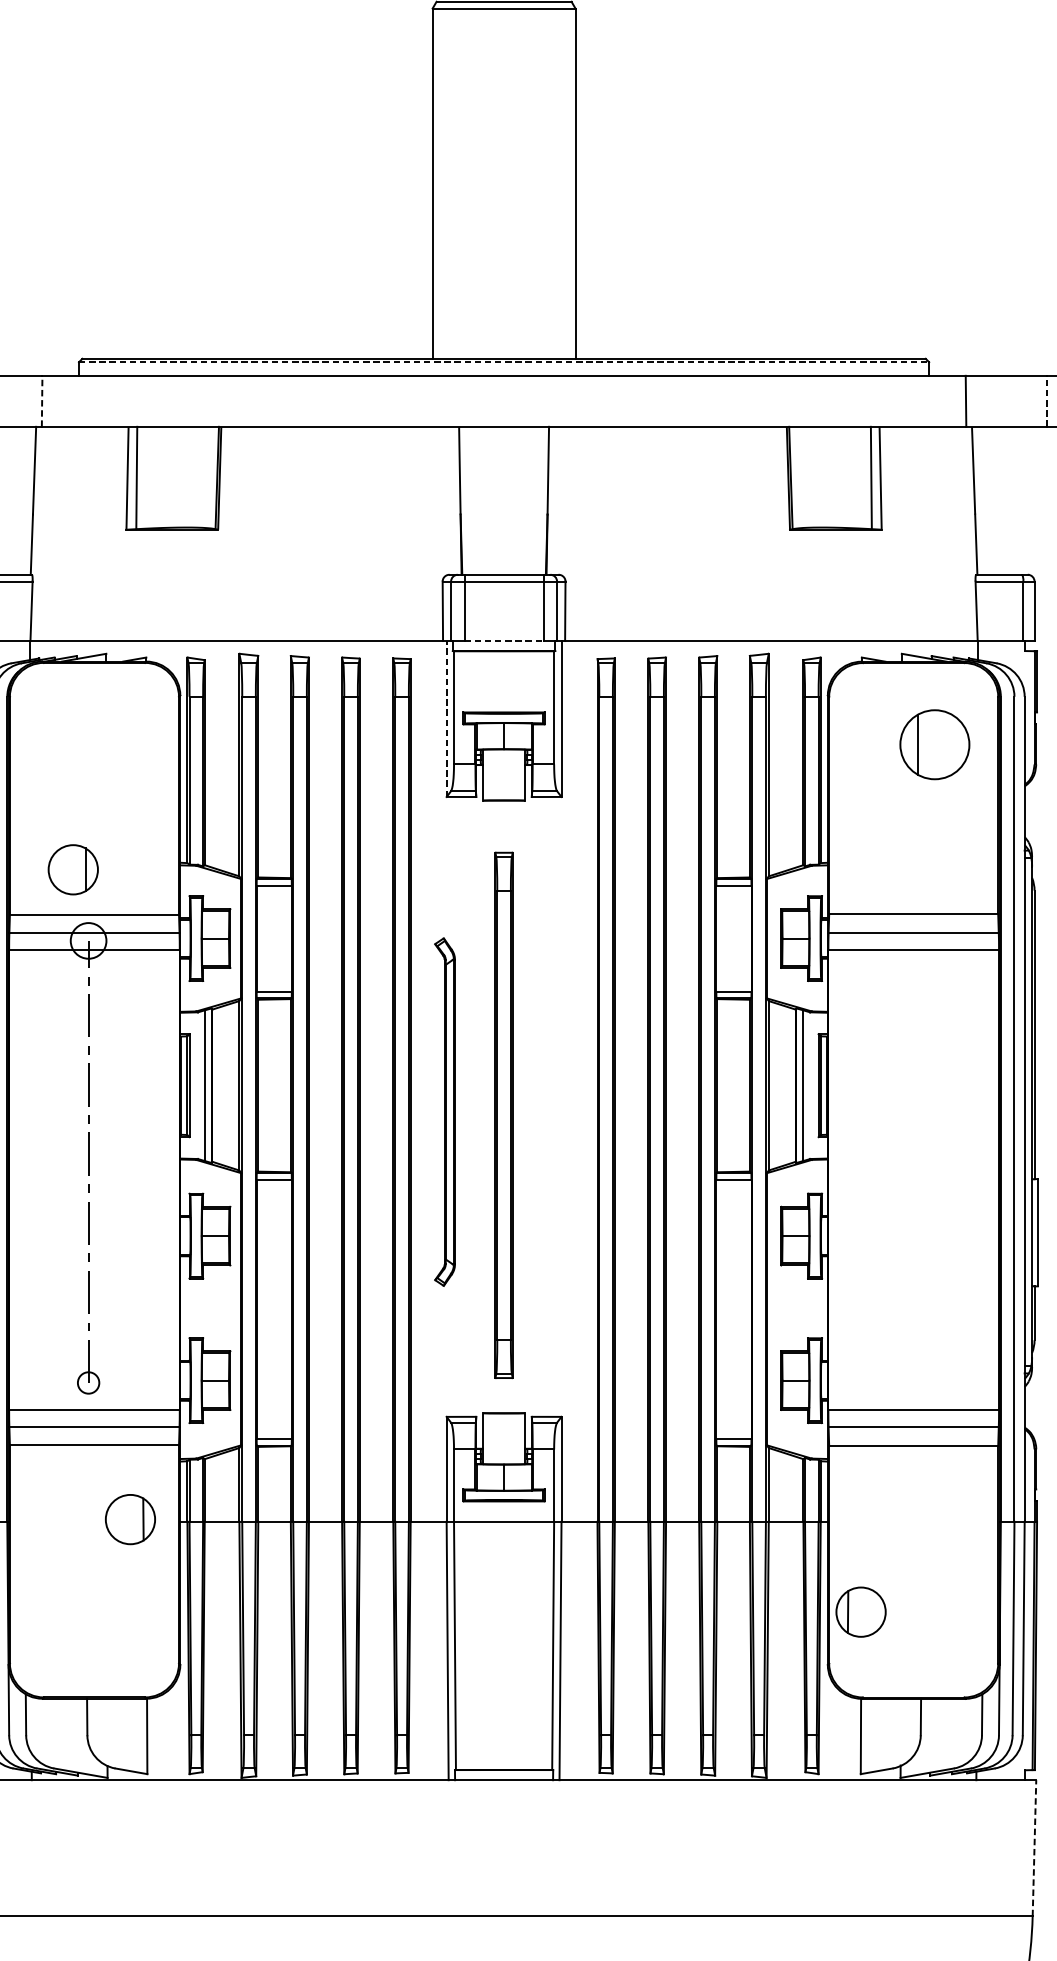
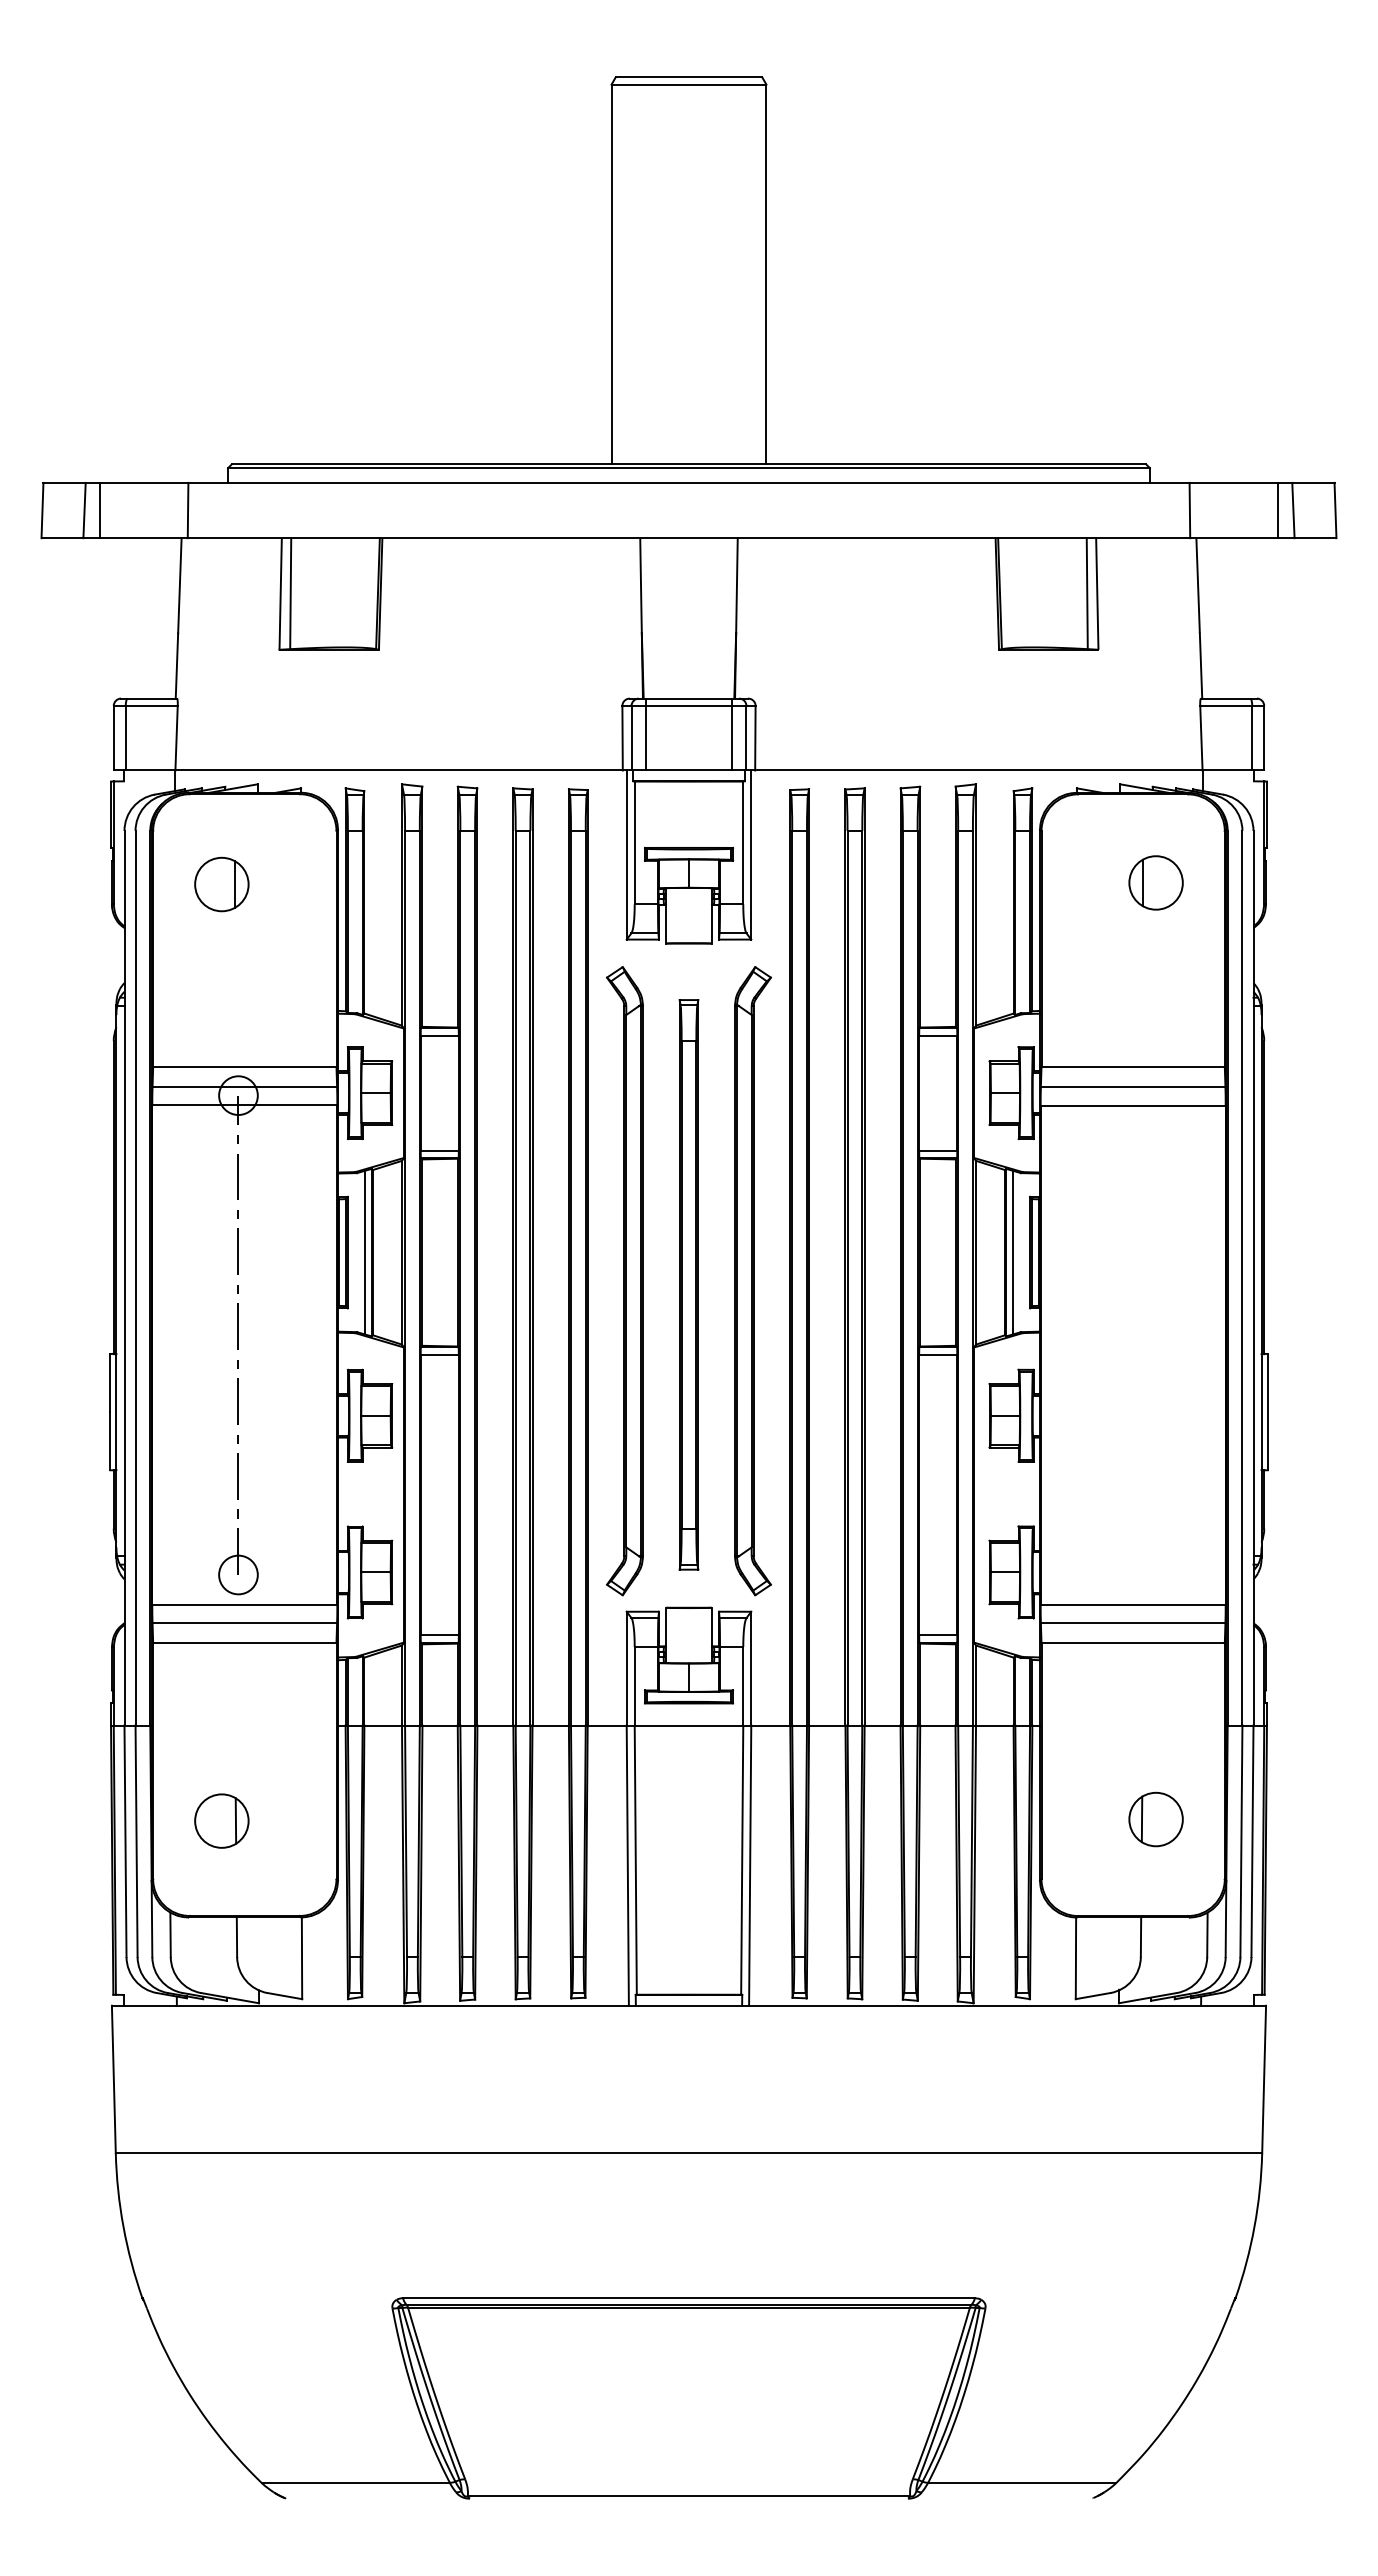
line: (504, 362) -> (689, 468), dashed -> solid
line: (42, 401) -> (188, 510), dashed -> solid
line: (1046, 401) -> (1277, 510), dashed -> solid
line: (504, 641) -> (689, 770), dashed -> solid
line: (446, 719) -> (626, 855), dashed -> solid
part: (934, 744) -> (1155, 882), size x0.71
part: (72, 869) -> (221, 884), moved
part: (444, 1112) -> (624, 1281), size x1.67
part: (562, 1112) -> (752, 1281), added
circle: (88, 1382) -> (238, 1574), size x1.67
part: (130, 1519) -> (221, 1820), moved
part: (860, 1612) -> (1155, 1819), moved
line: (1034, 1848) -> (1264, 2079), dashed -> solid

